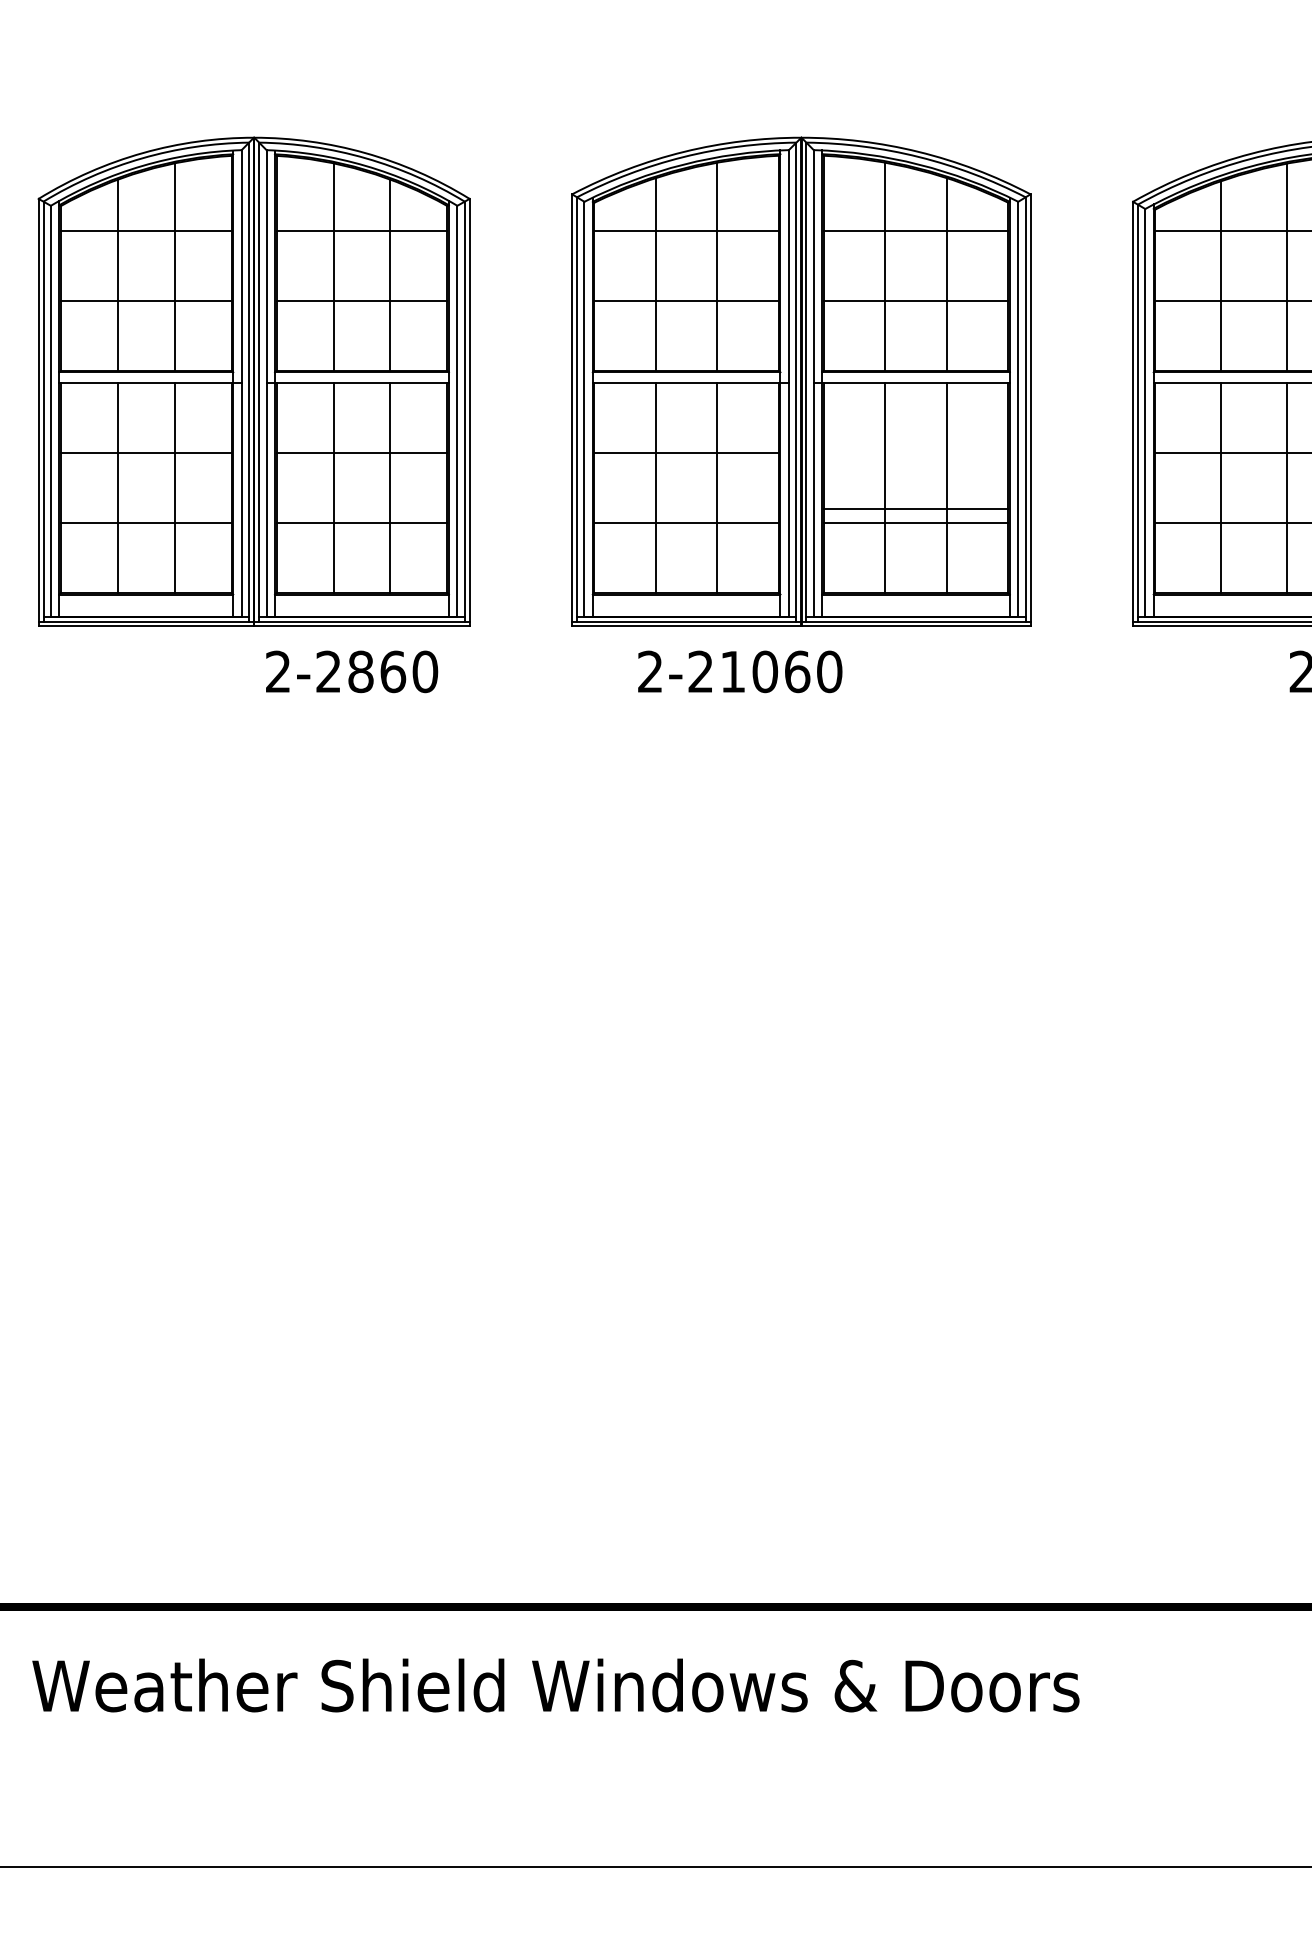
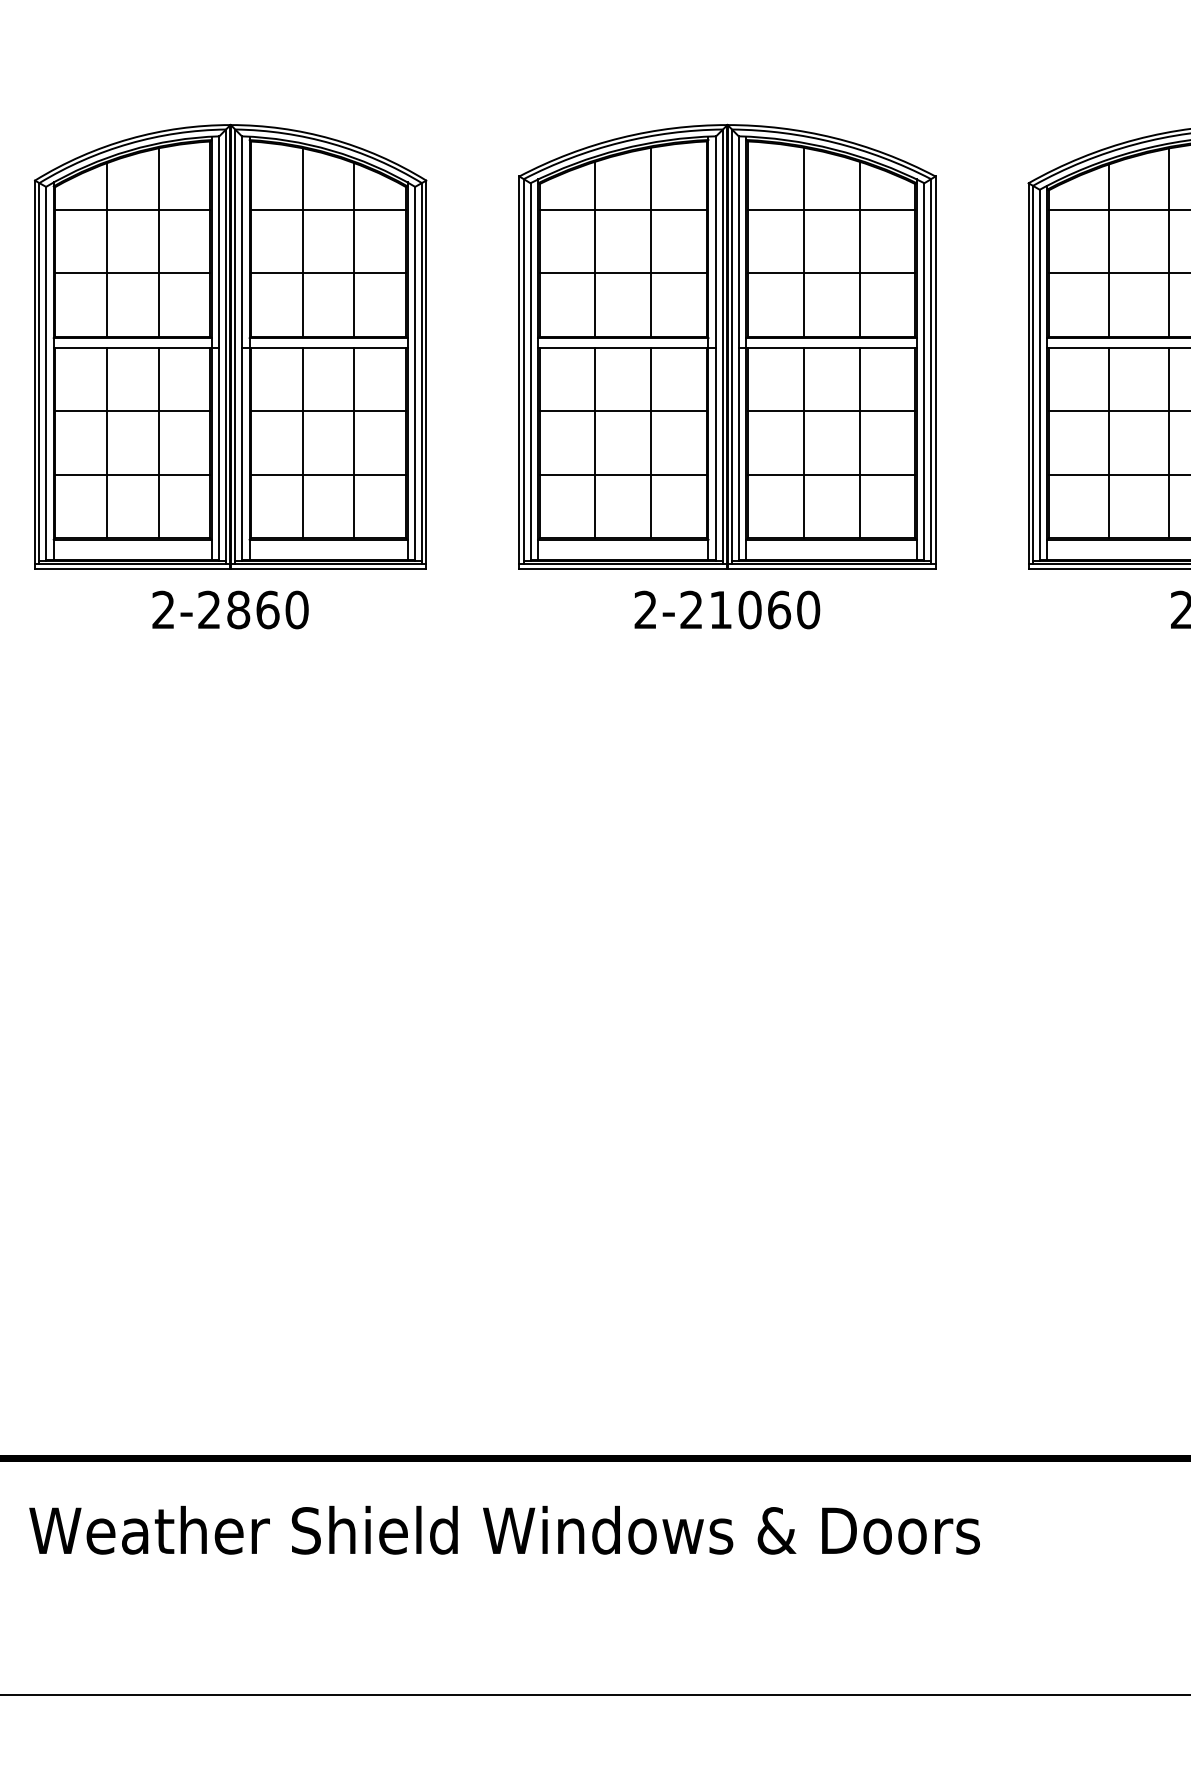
line: (915, 509) -> (831, 411), moved
text: (352, 671) -> (230, 609), moved
text: (740, 671) -> (727, 609), moved

